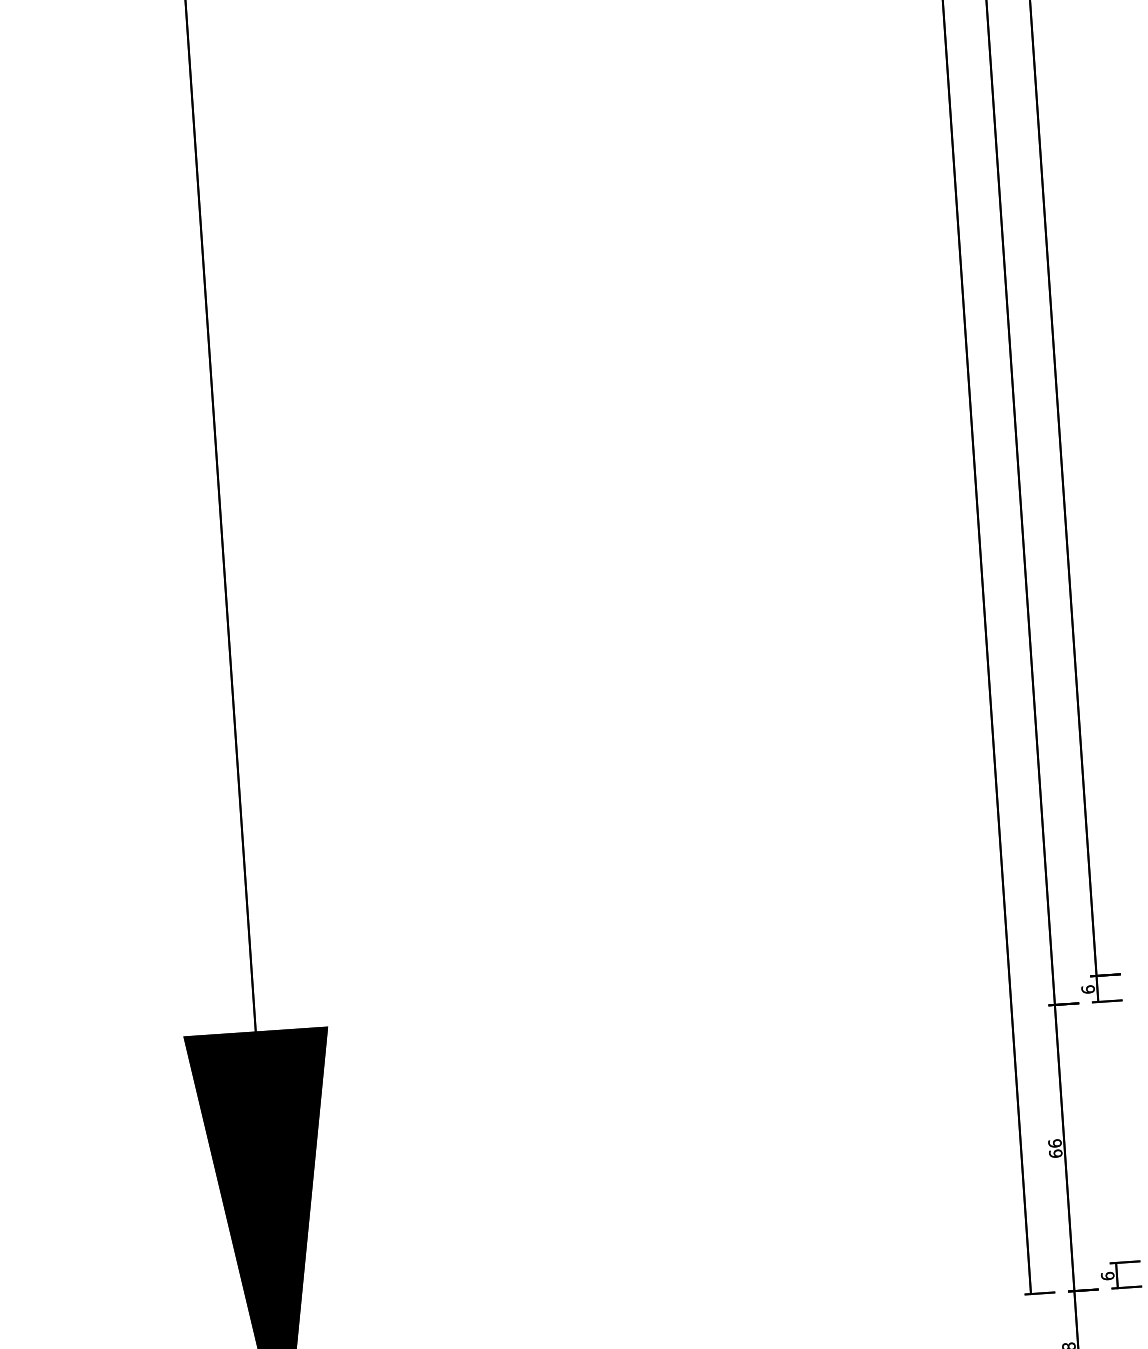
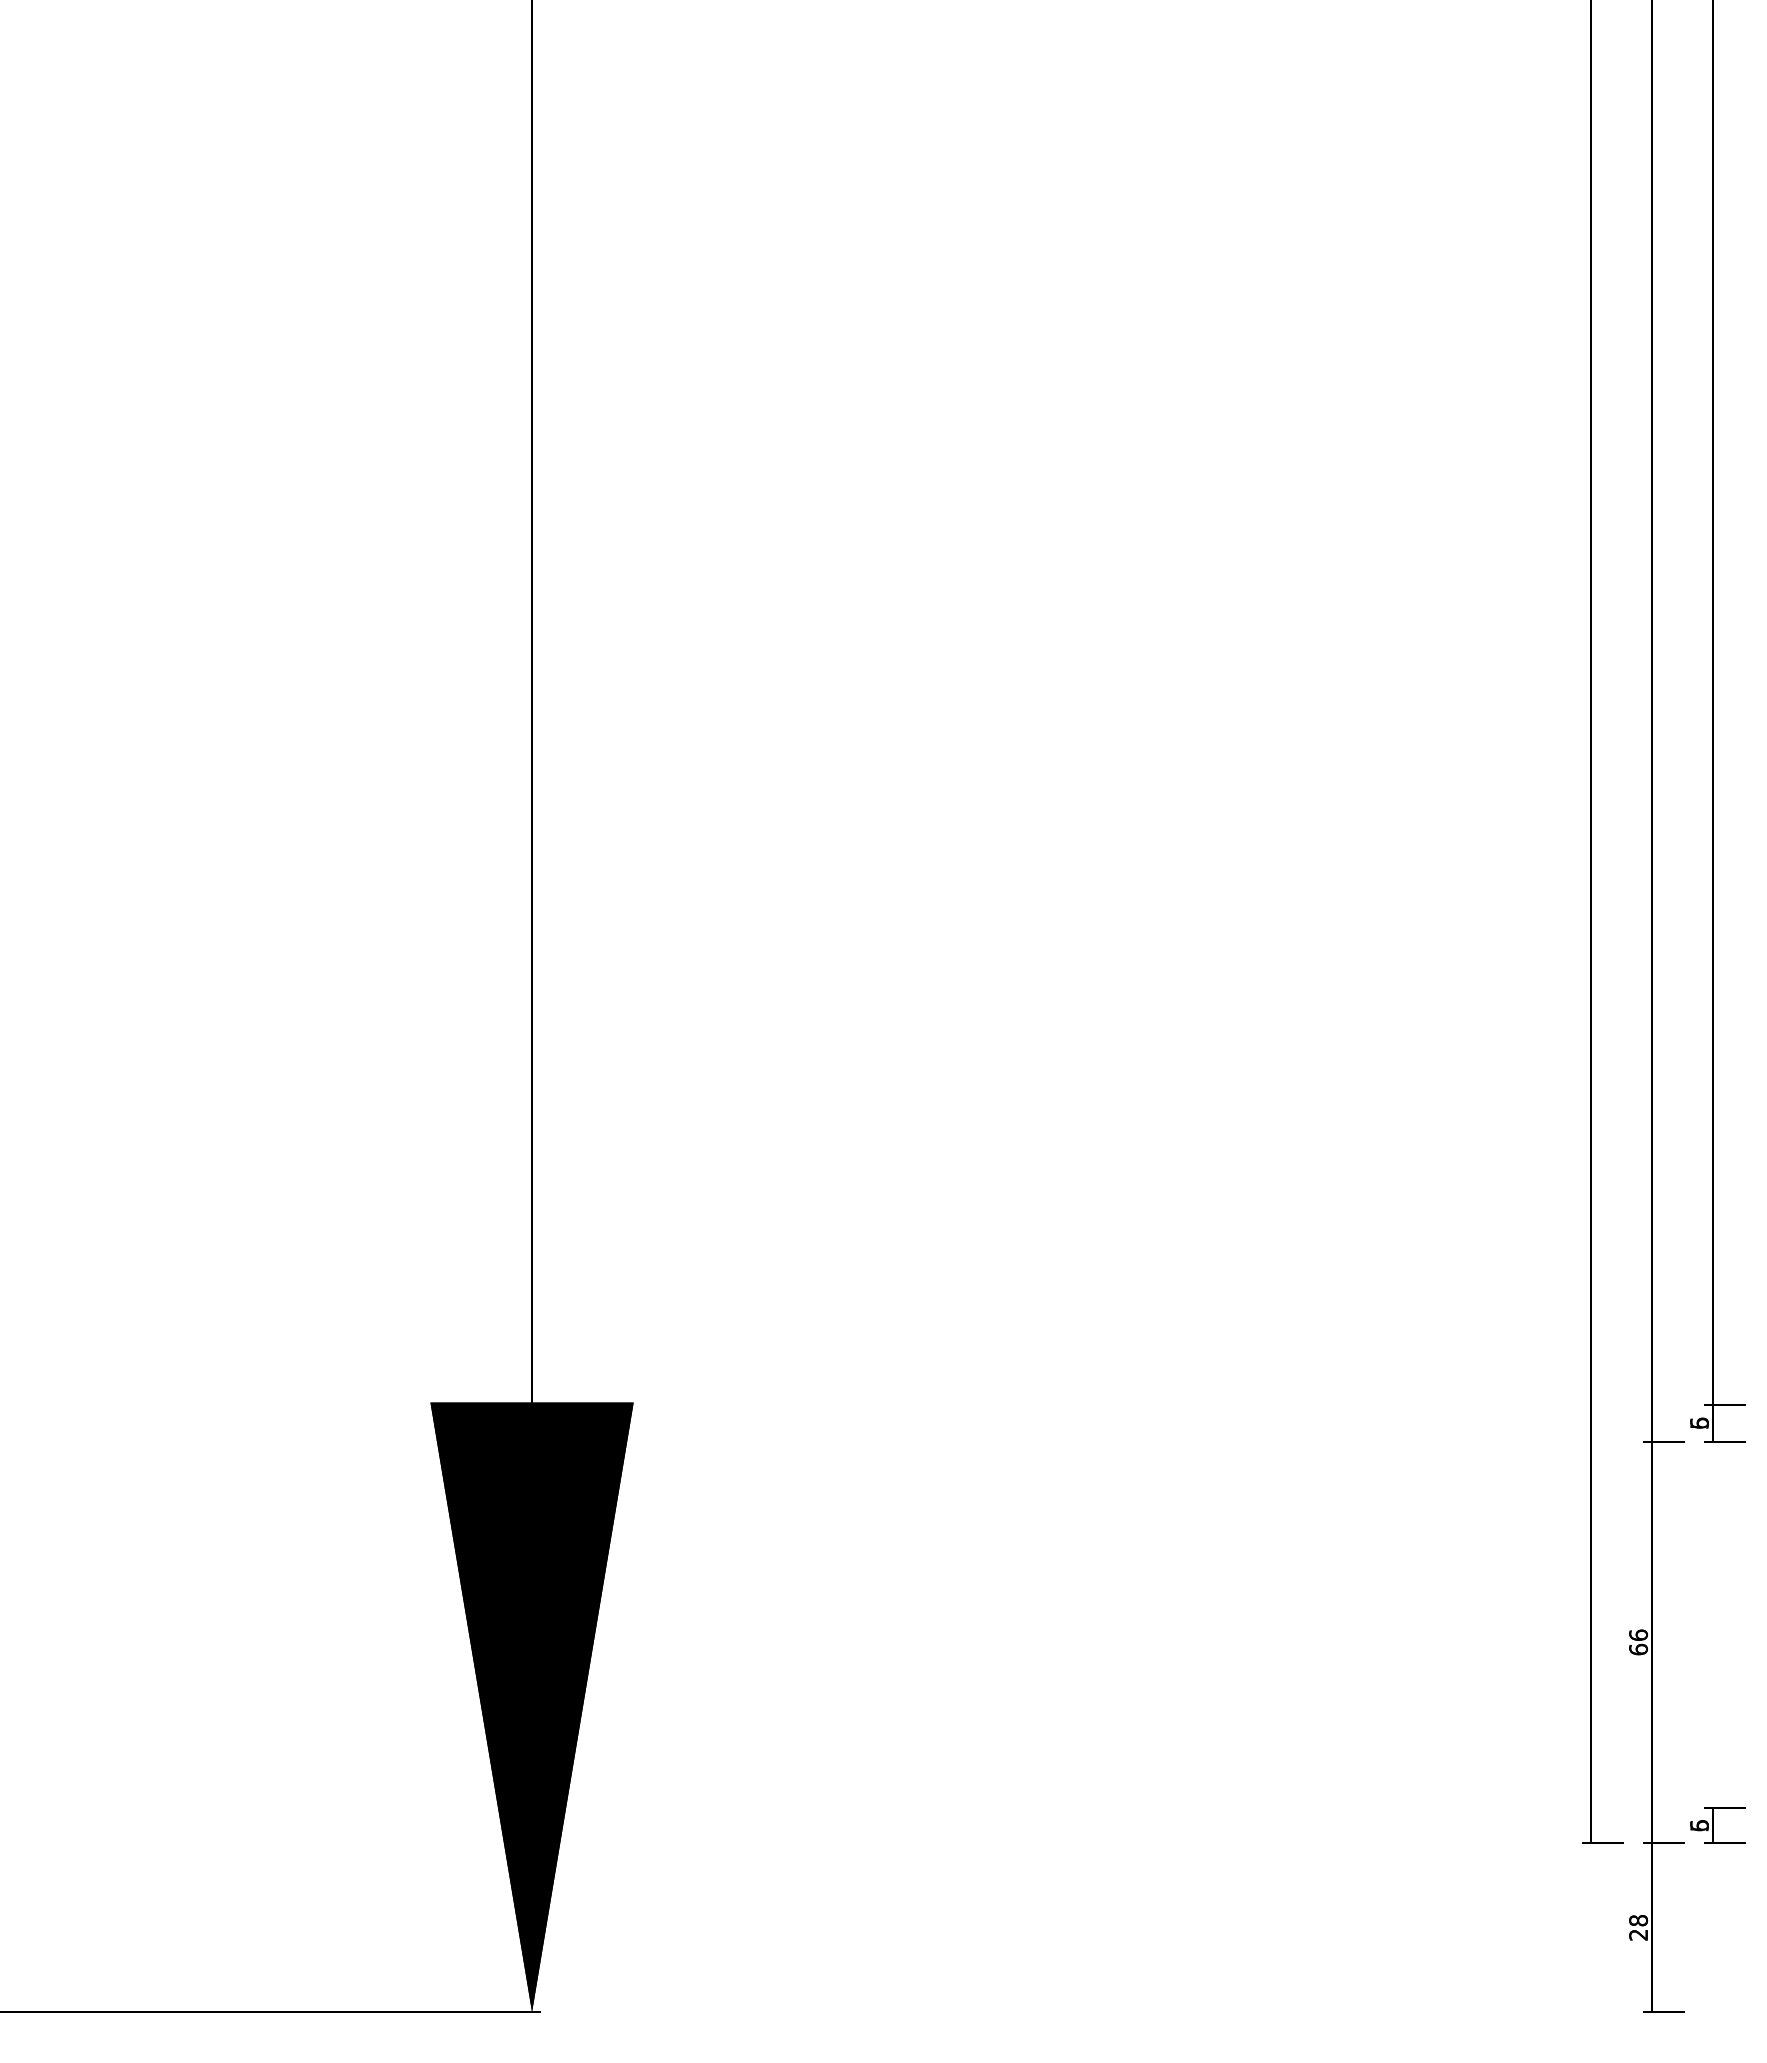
text: (1088, 989) -> (1699, 1422), 6 -> 5
text: (1107, 1276) -> (1699, 1825), 6 -> 5

